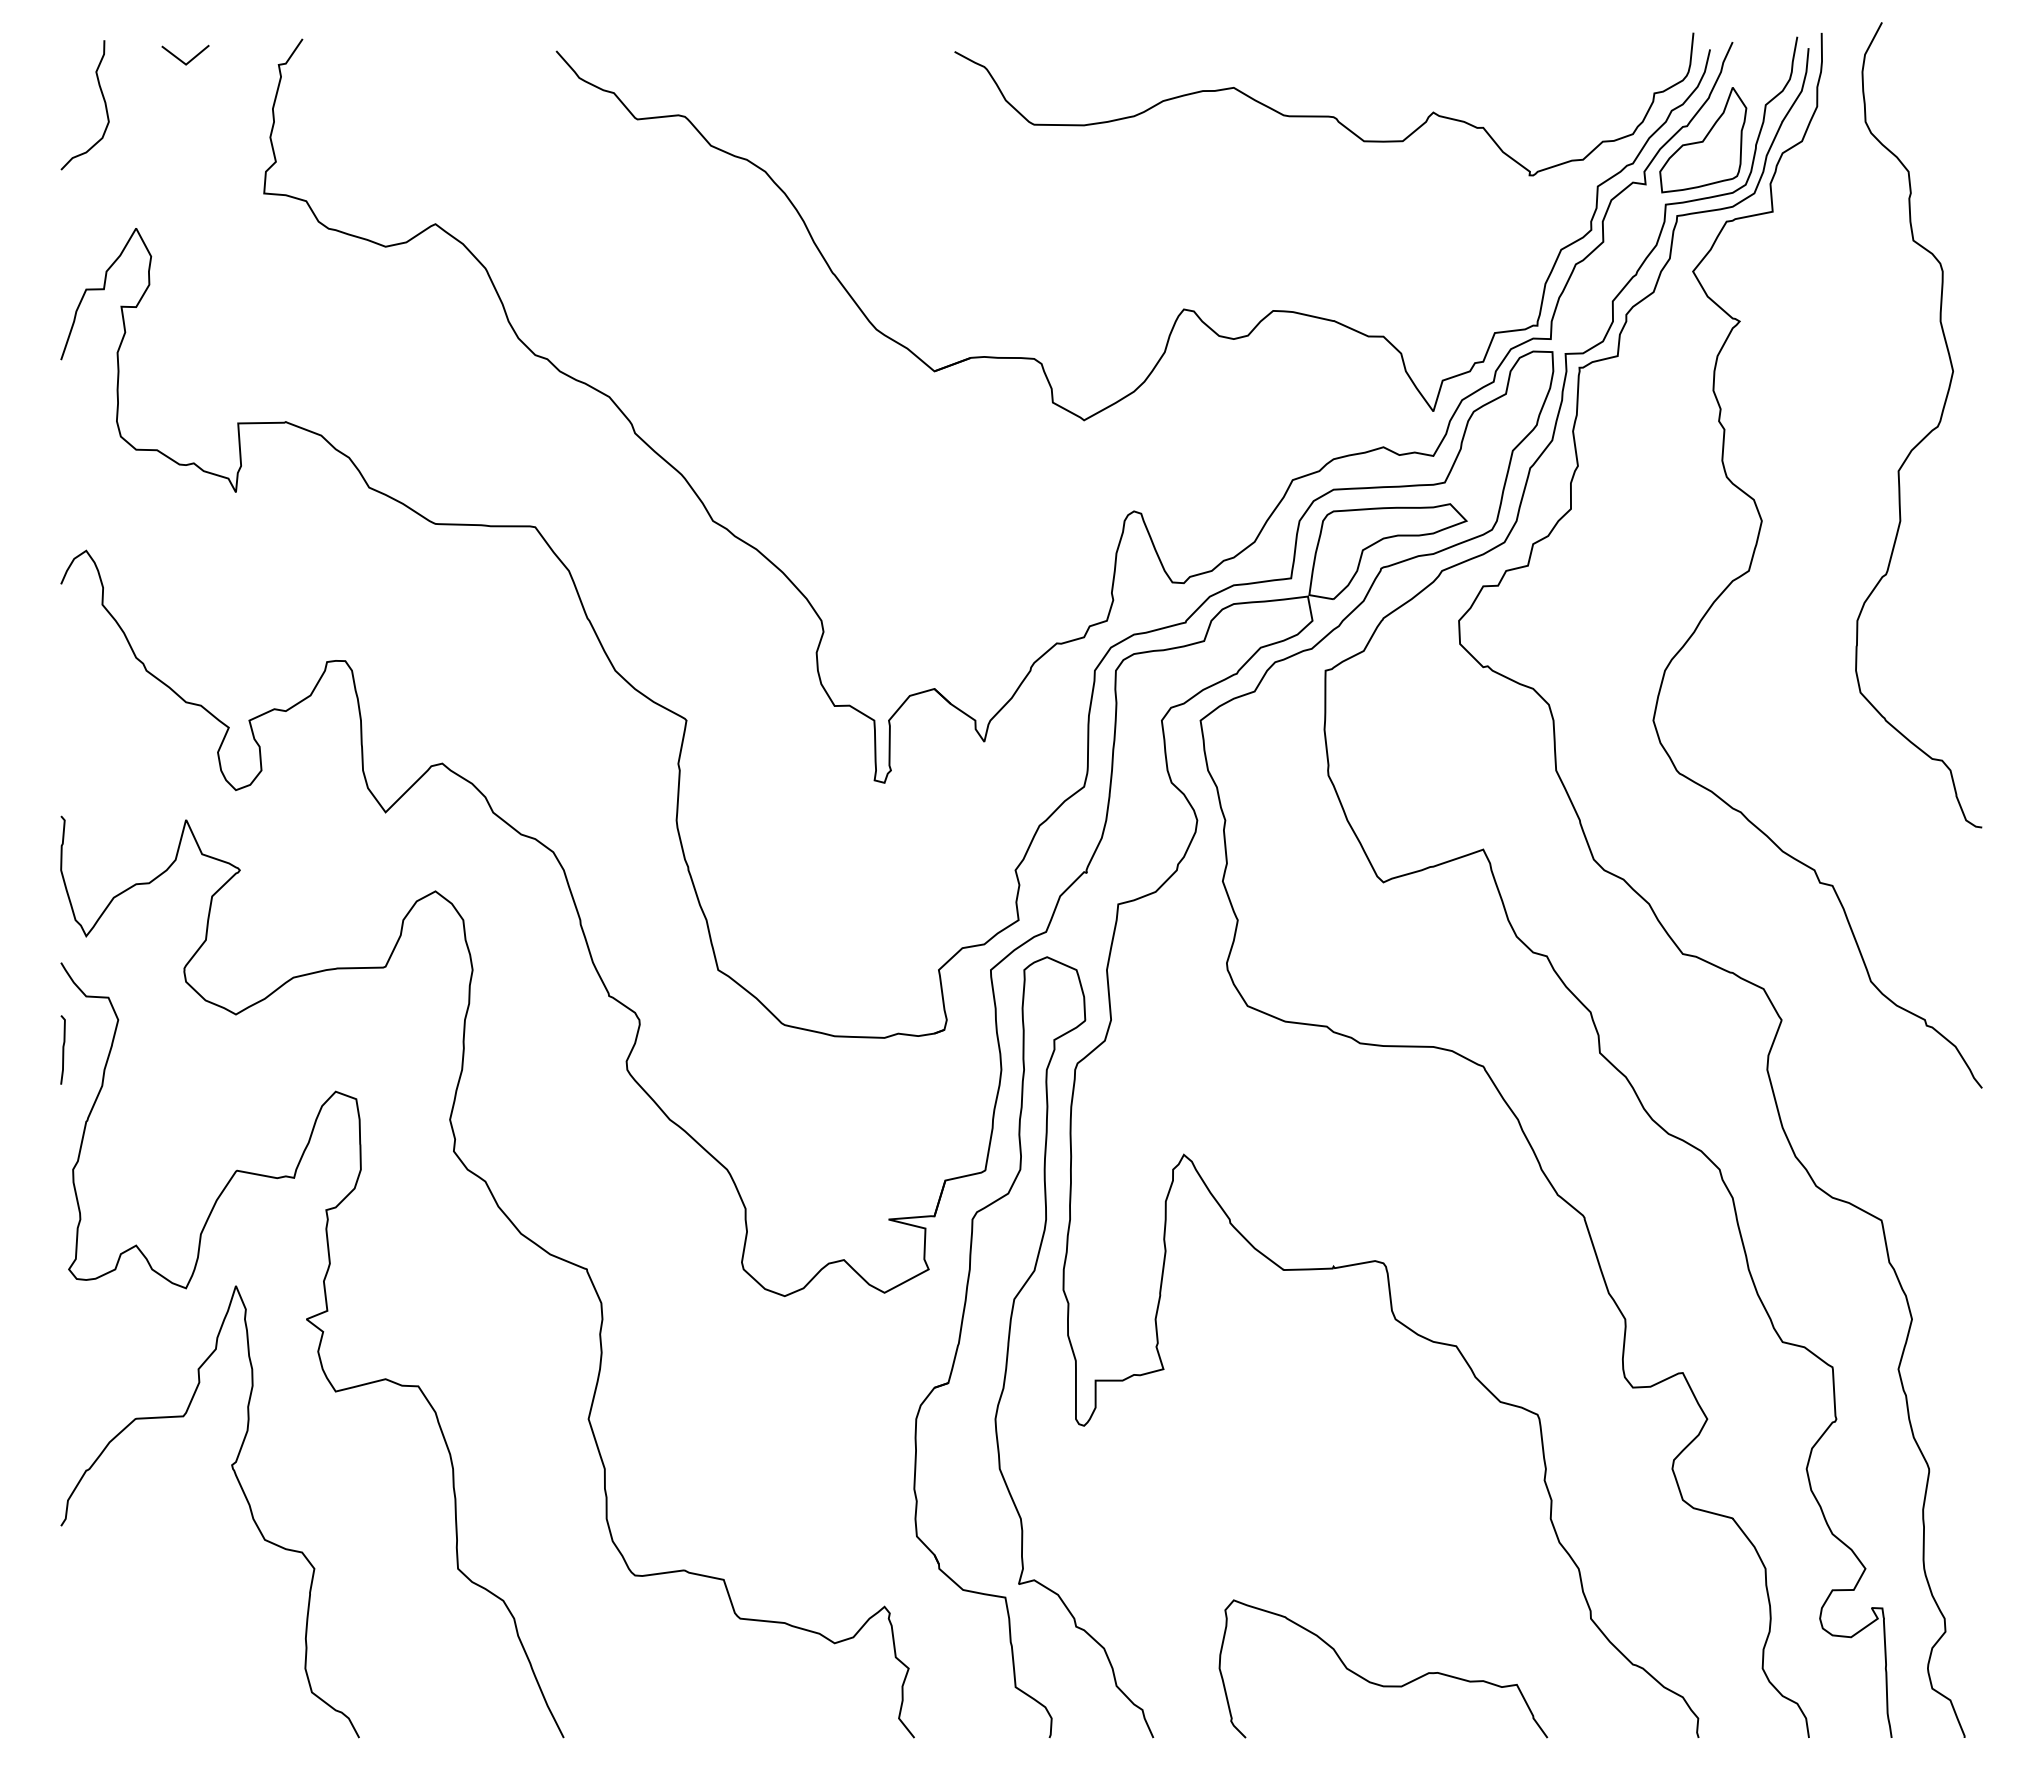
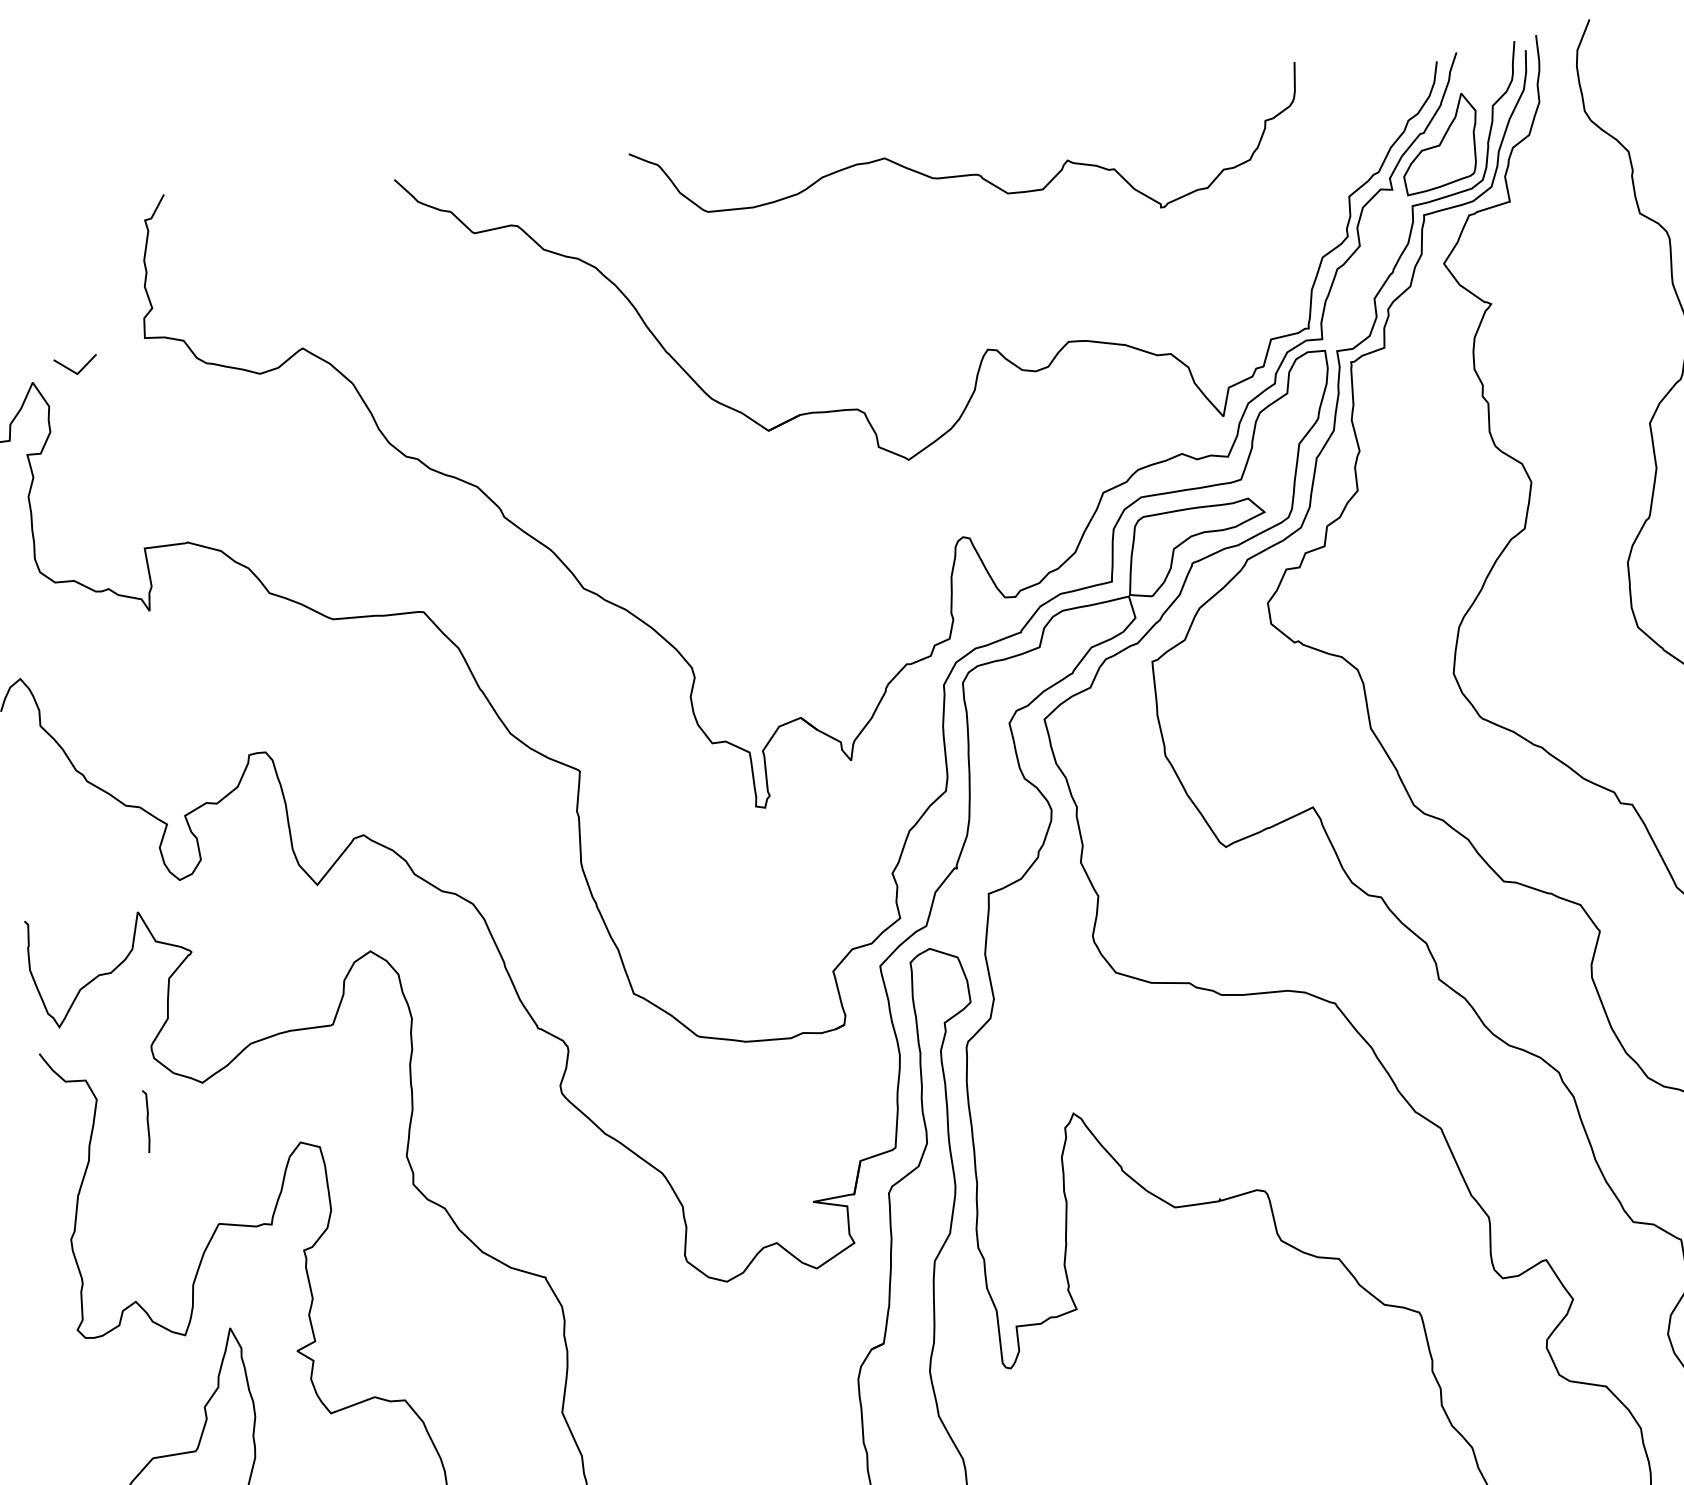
line: (181, 59) -> (72, 369), moved
curve: (1324, 115) -> (969, 174), moved
curve: (62, 1049) -> (146, 1121), moved

